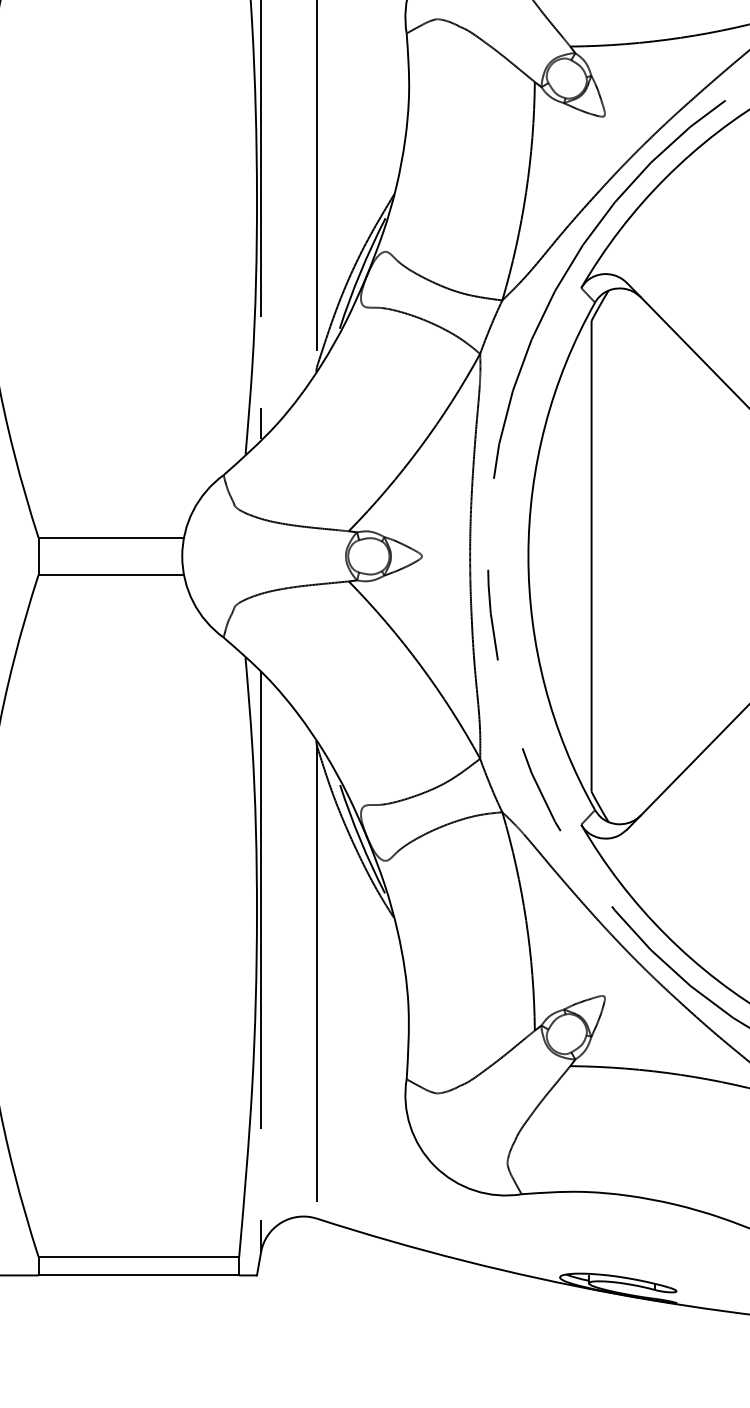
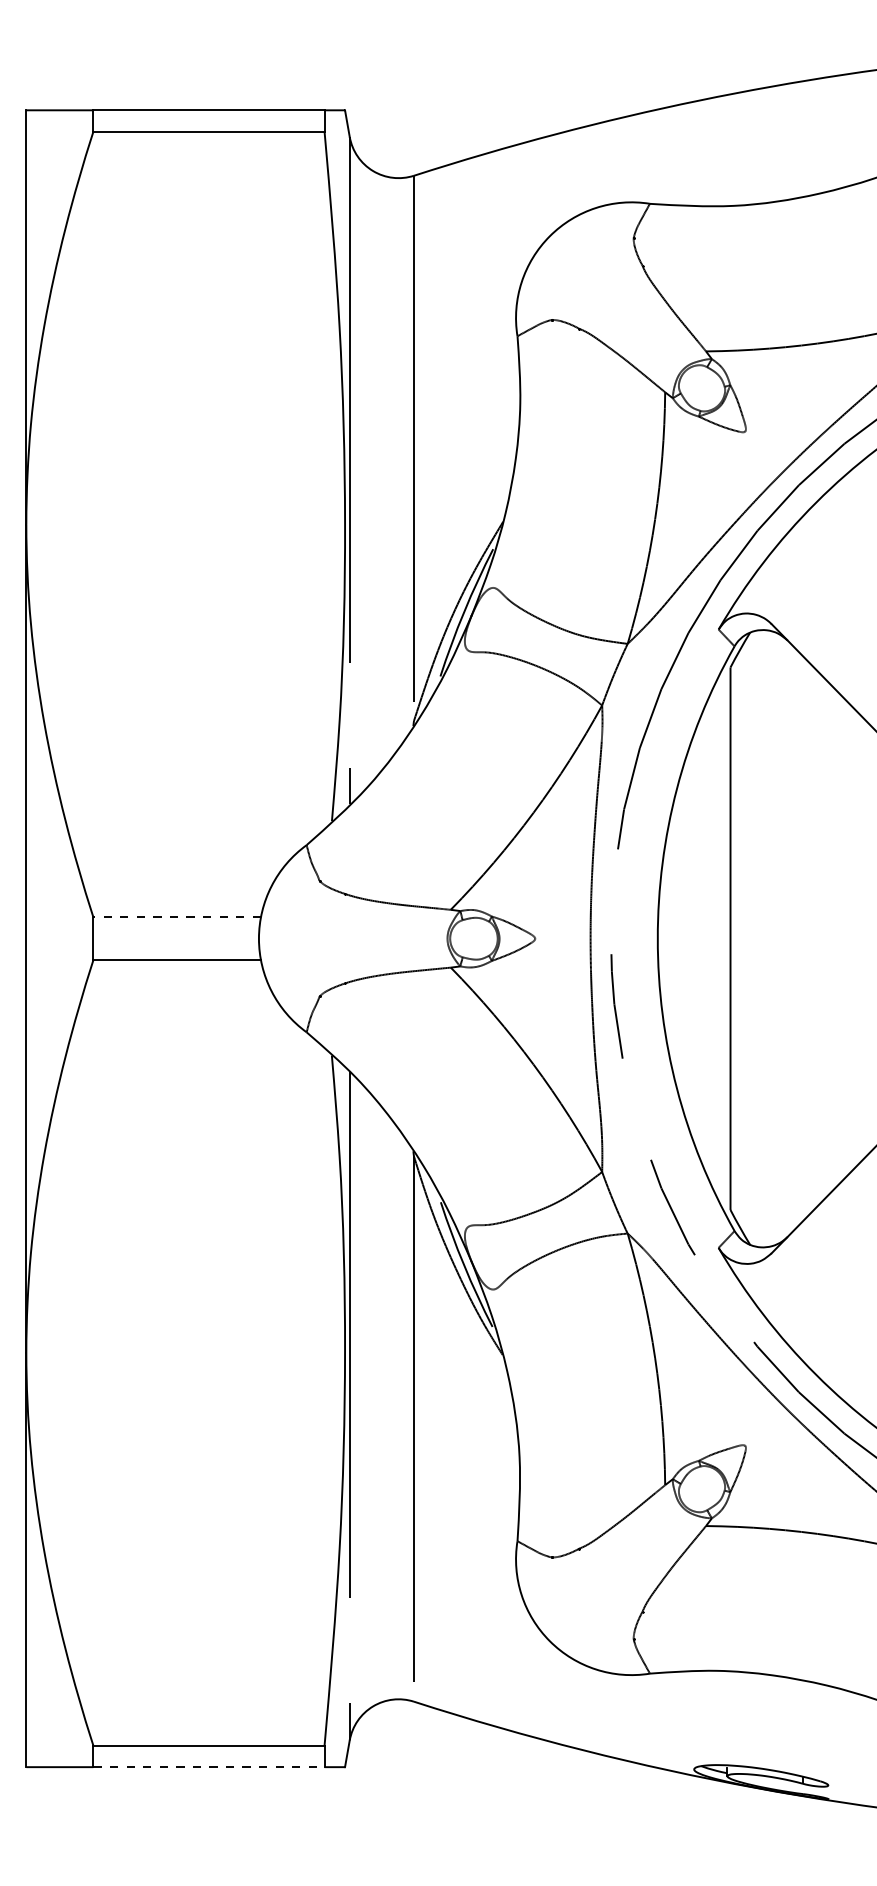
line: (111, 537) -> (177, 917), solid -> dashed
line: (138, 1275) -> (208, 1767), solid -> dashed

